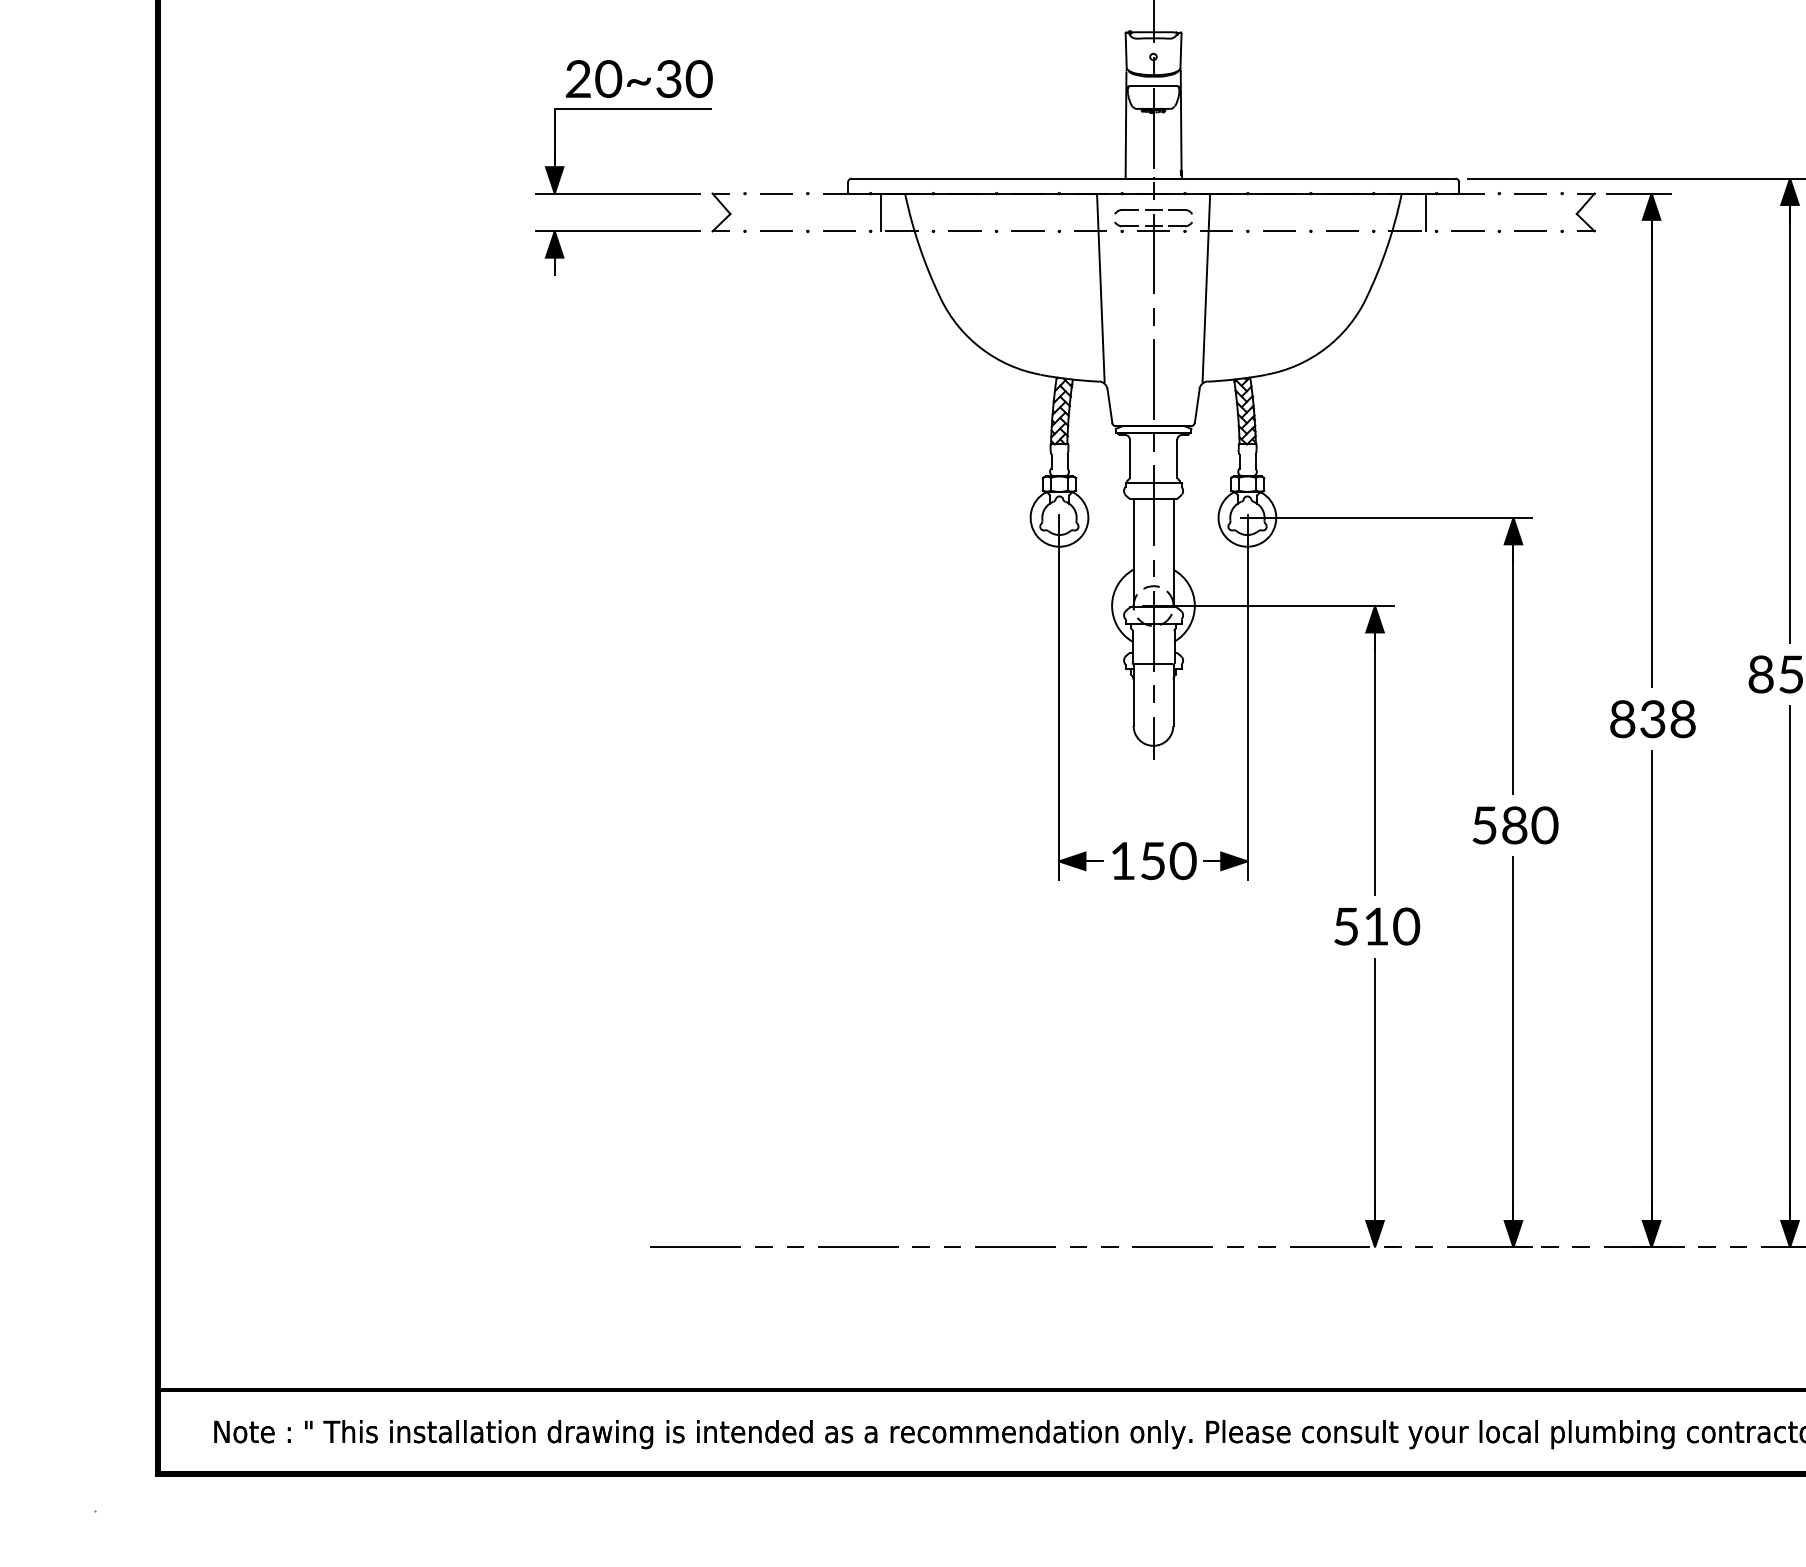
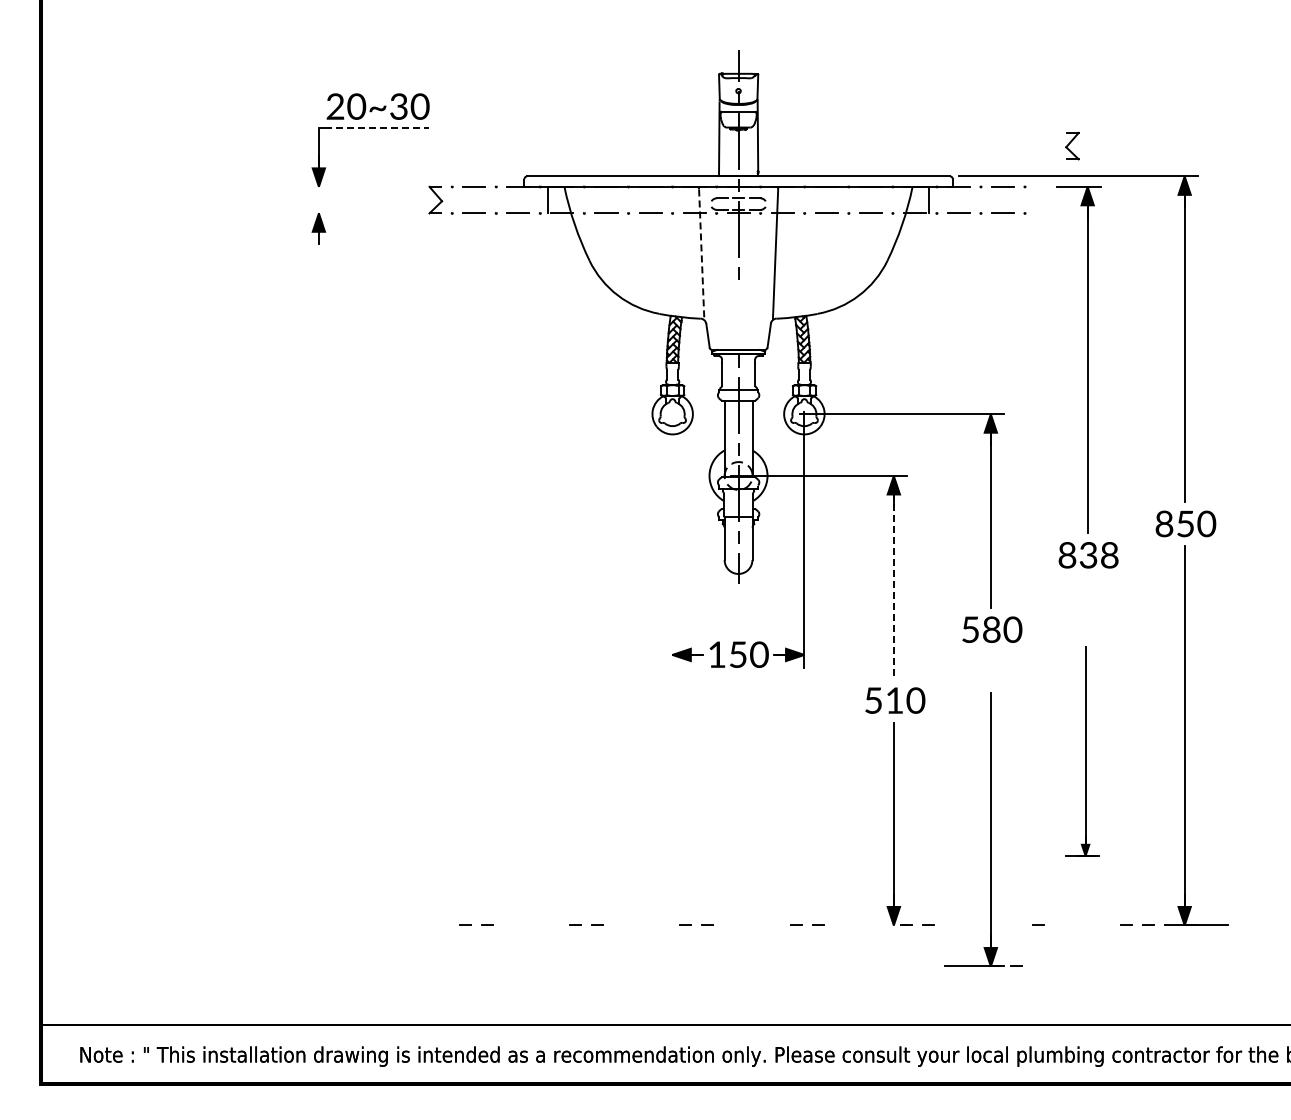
line: (636, 108) -> (376, 127), solid -> dashed
line: (616, 193) -> (362, 186), removed
part: (1585, 211) -> (1072, 145), moved
line: (616, 231) -> (362, 213), removed
line: (1100, 290) -> (701, 254), solid -> dashed
line: (1153, 378) -> (738, 316), removed
line: (1059, 698) -> (672, 540), removed
line: (1374, 755) -> (893, 580), solid -> dashed
part: (1644, 999) -> (1082, 751), size x0.6
part: (1512, 1051) -> (990, 829), moved
line: (695, 1247) -> (417, 925), removed
line: (858, 1247) -> (531, 925), removed
line: (1015, 1247) -> (641, 925), removed
line: (1171, 1247) -> (751, 925), removed
line: (1328, 1247) -> (861, 925), removed

